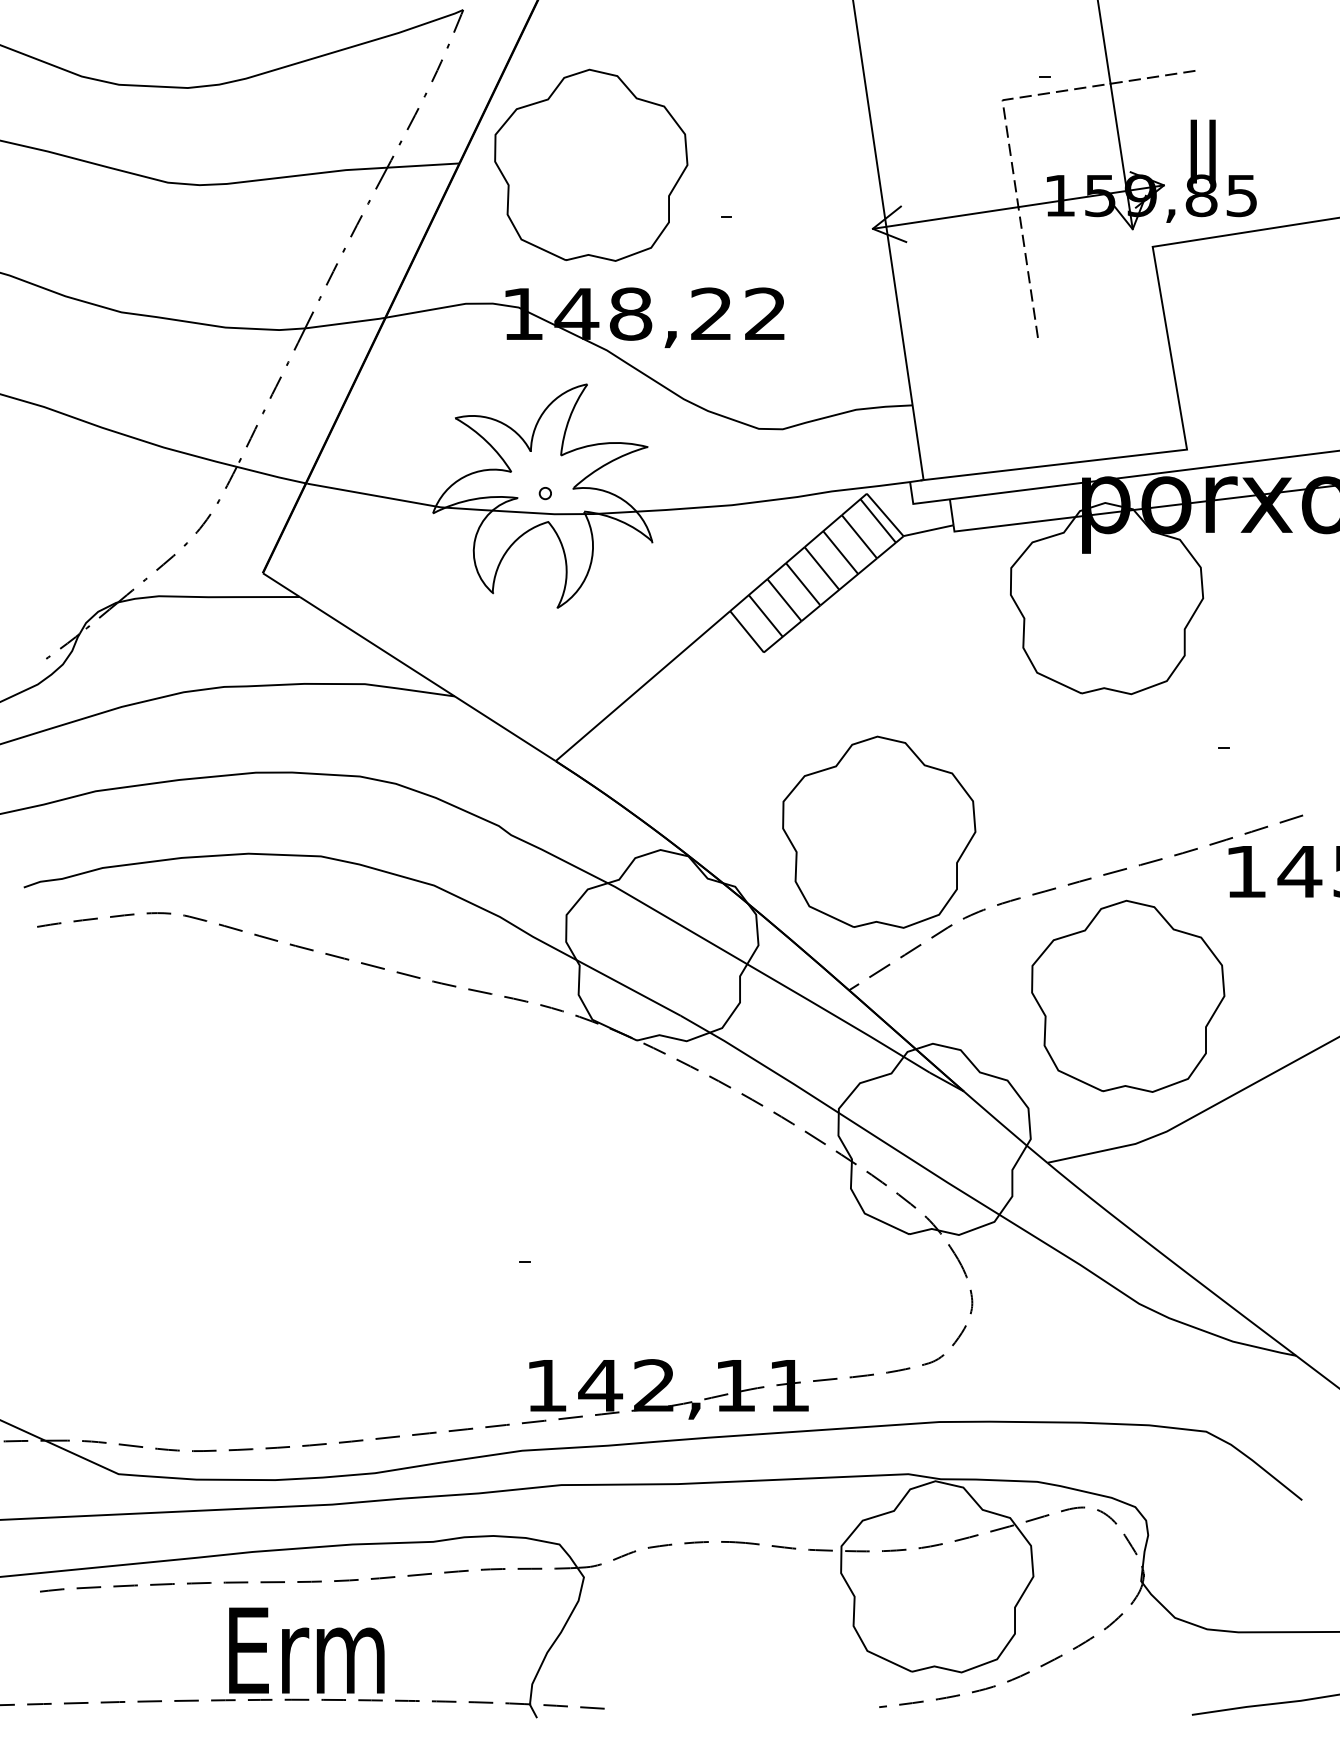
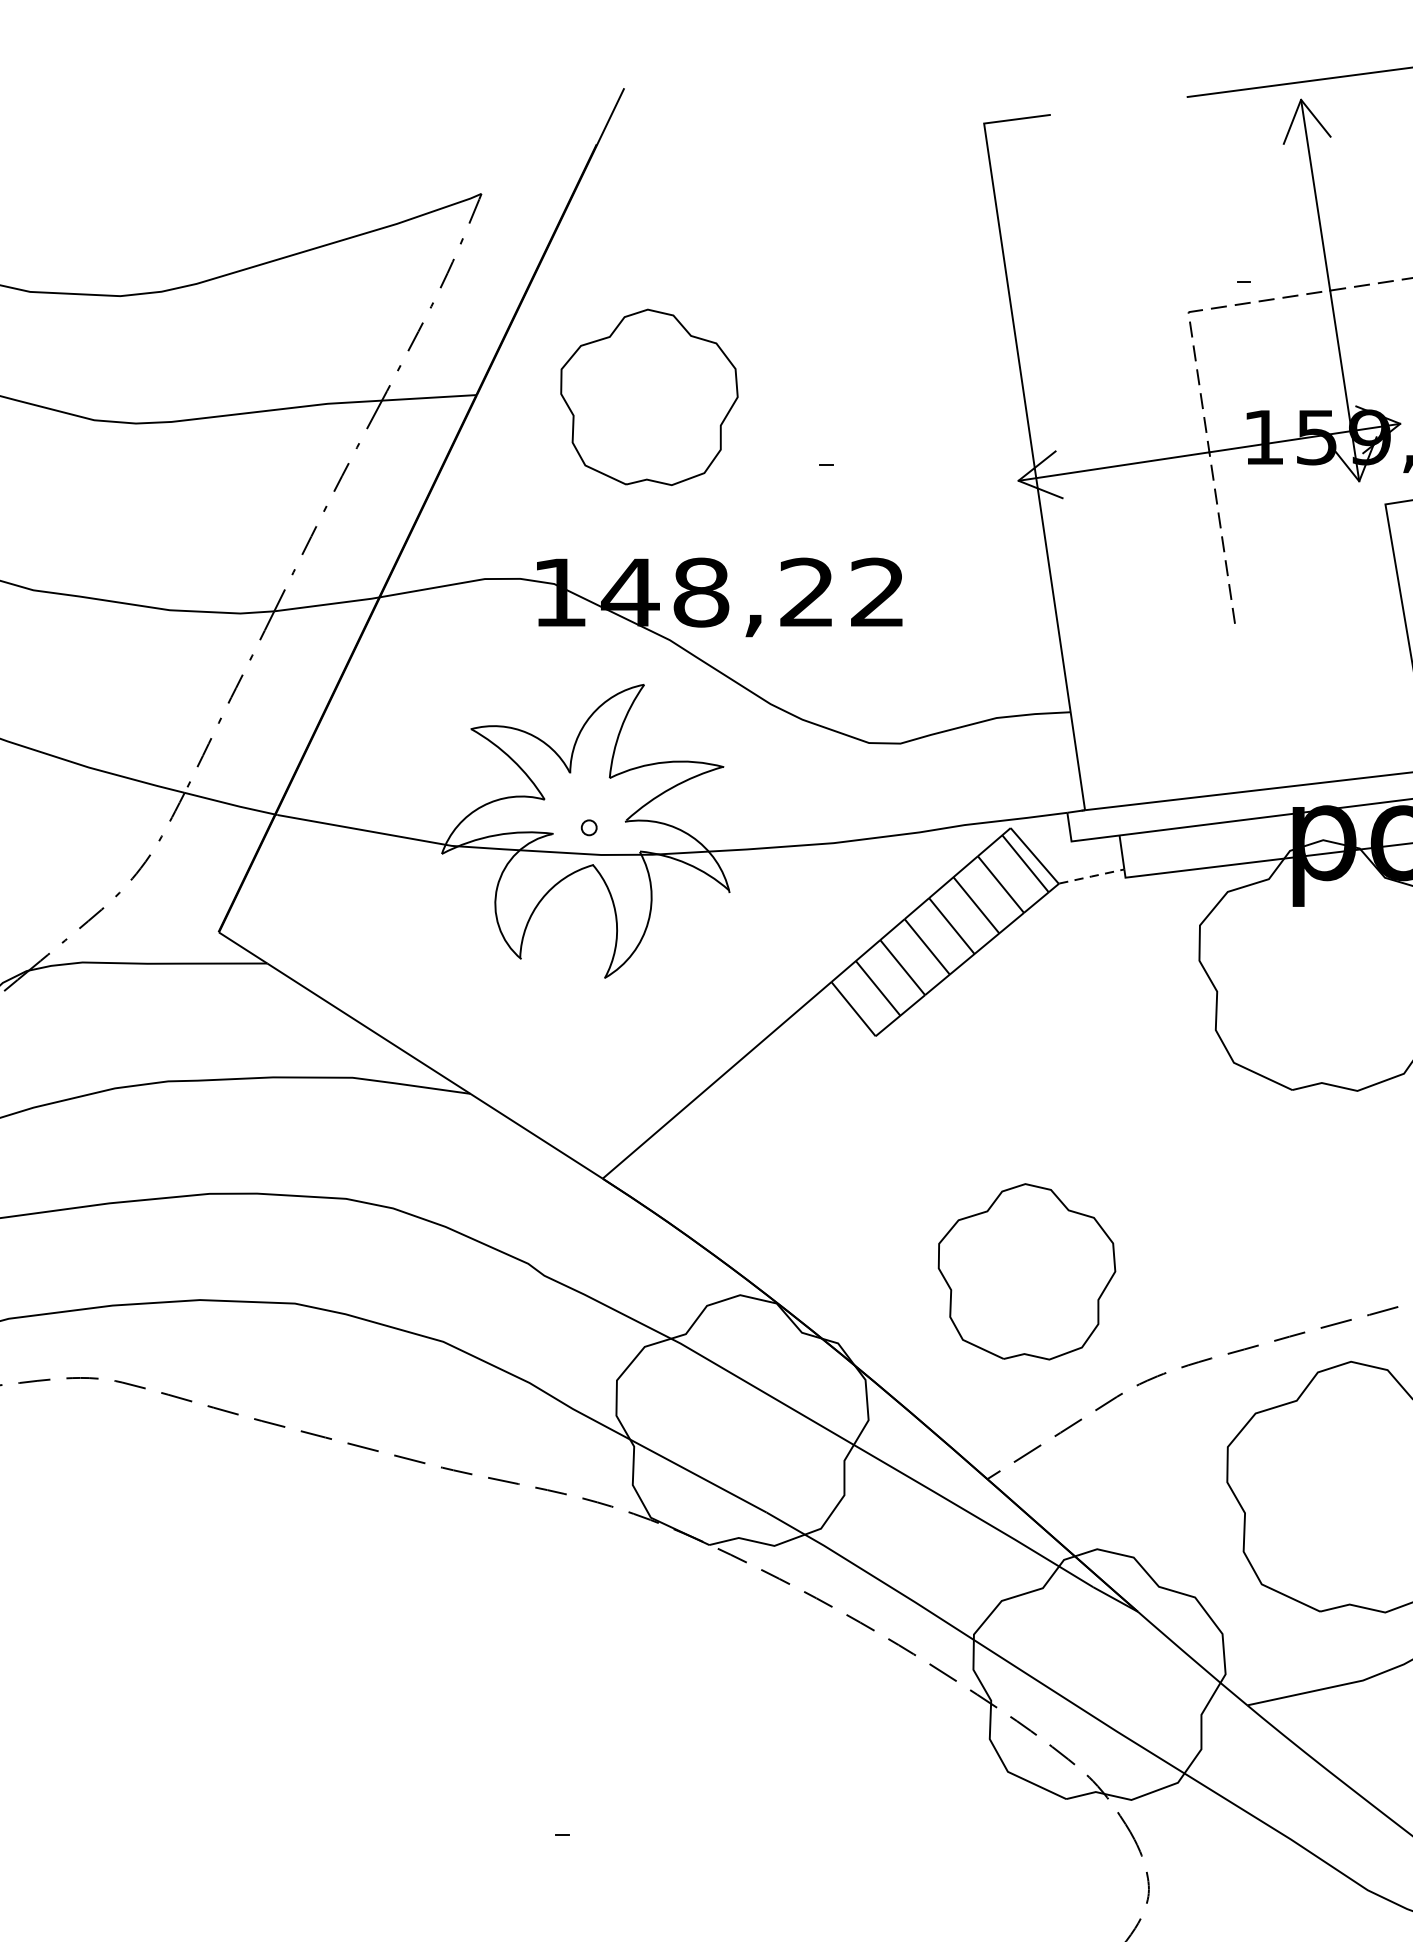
part: (591, 164) -> (649, 396), size x0.7
line: (928, 530) -> (1091, 876), solid -> dashed
part: (879, 831) -> (1027, 1270), size x0.7

